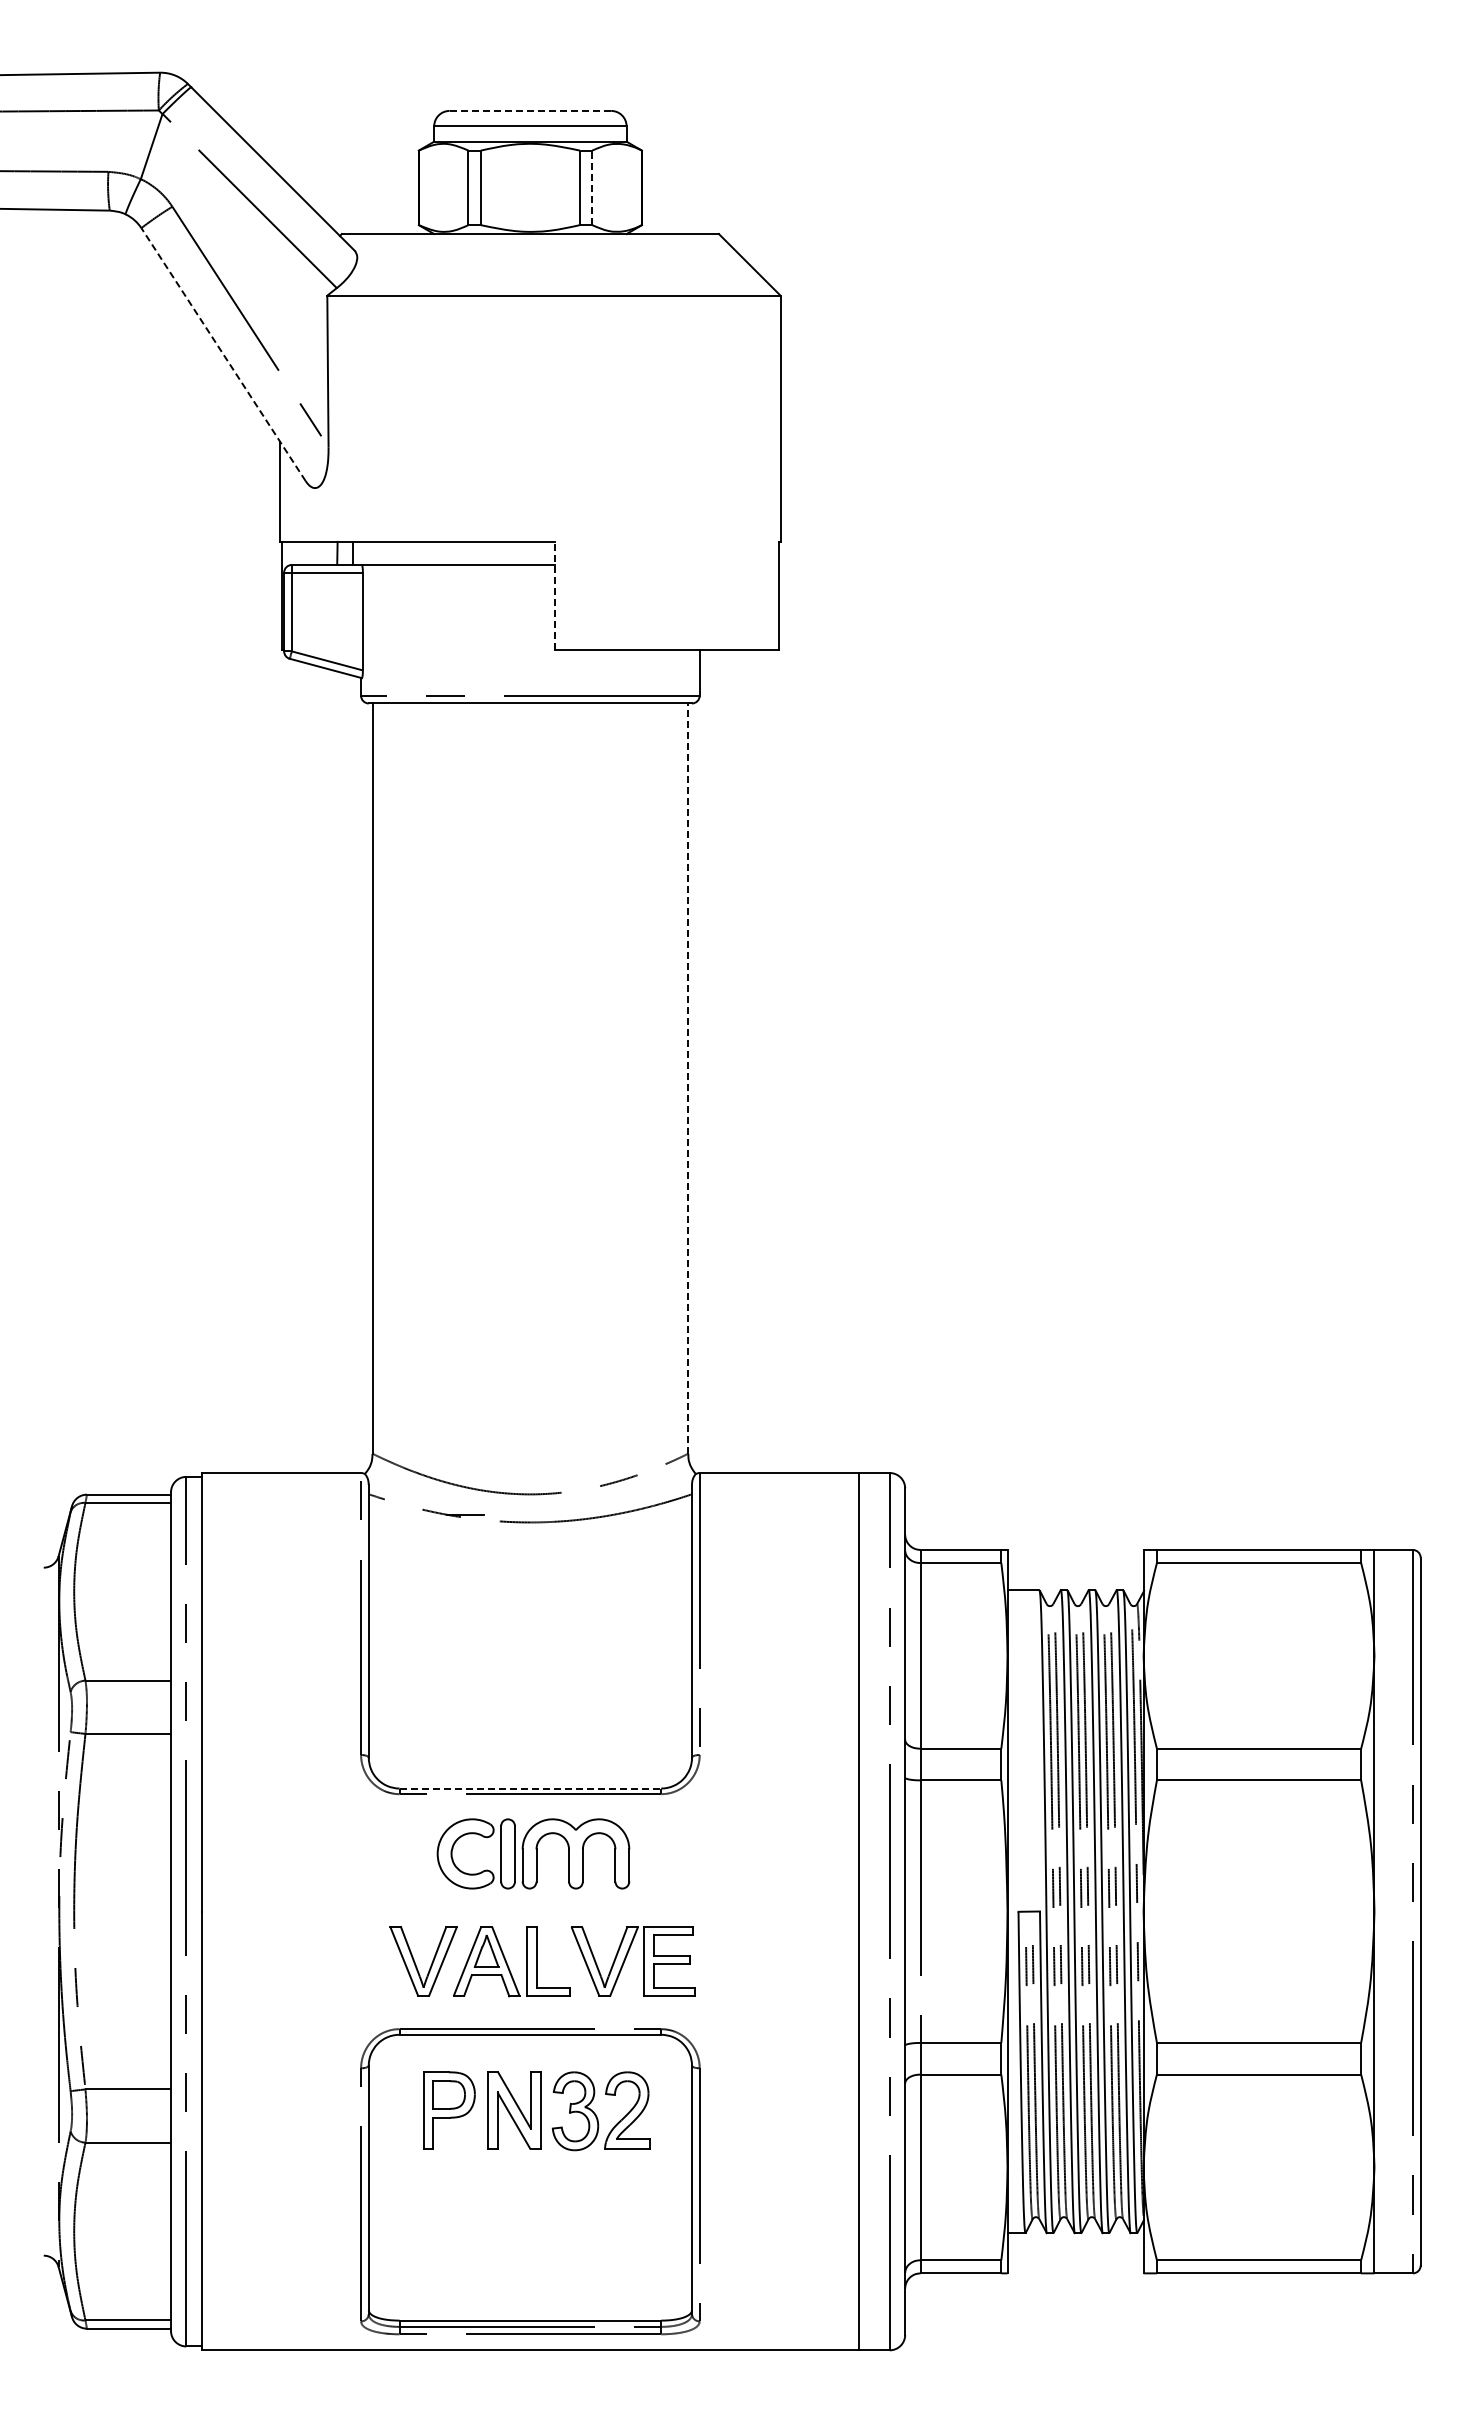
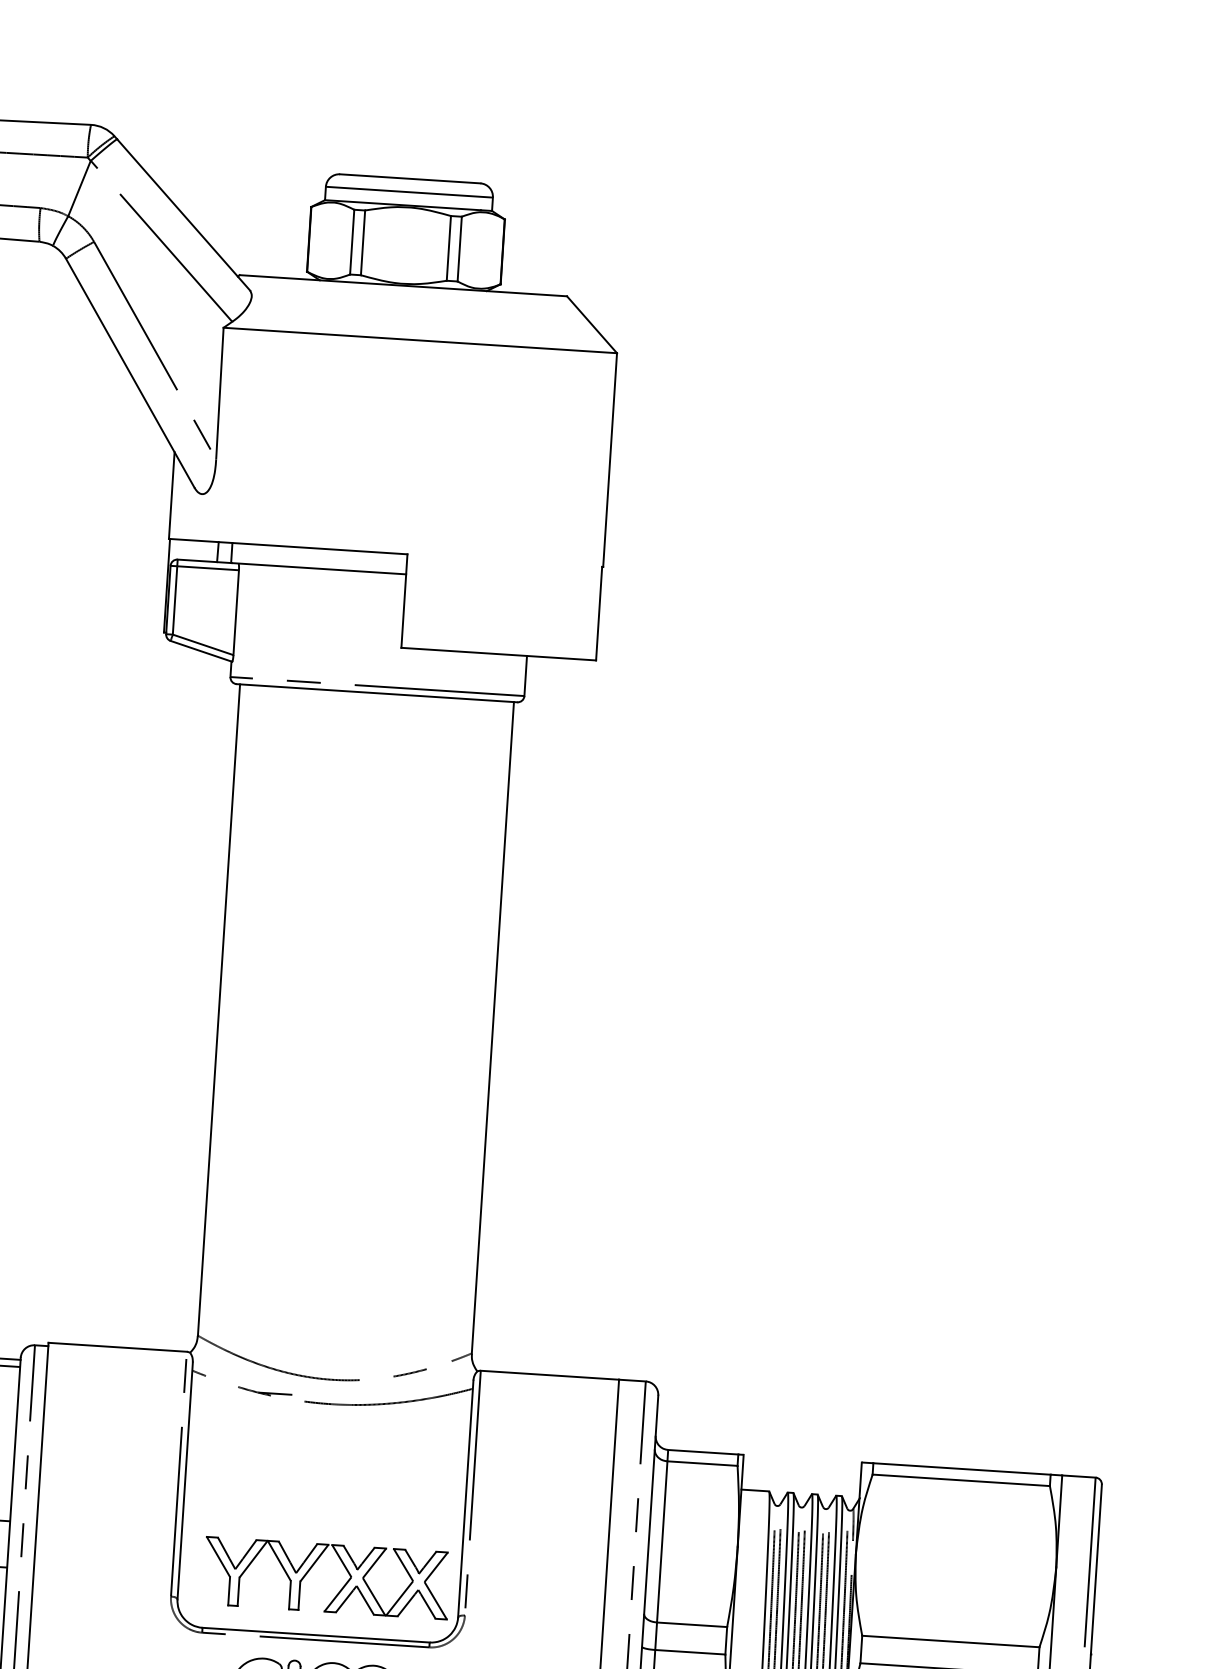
line: (530, 110) -> (410, 178), dashed -> solid
line: (592, 187) -> (459, 248), dashed -> solid
line: (223, 354) -> (130, 373), dashed -> solid
line: (555, 595) -> (404, 600), dashed -> solid
line: (688, 1078) -> (493, 1027), dashed -> solid
part: (555, 1733) -> (340, 1588), added
line: (530, 1788) -> (316, 1635), dashed -> solid

